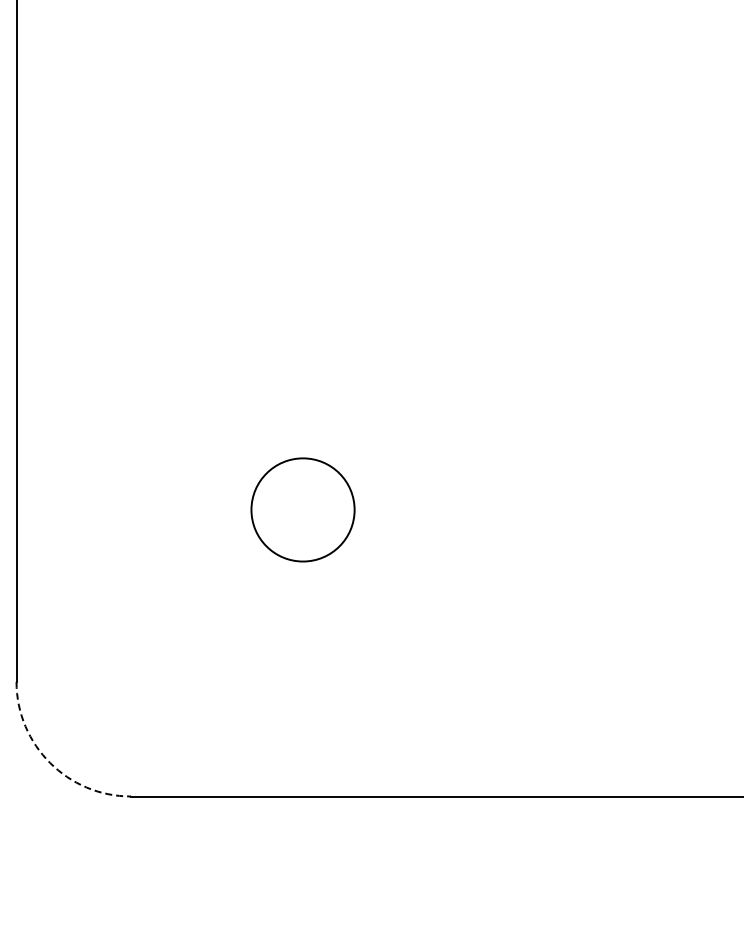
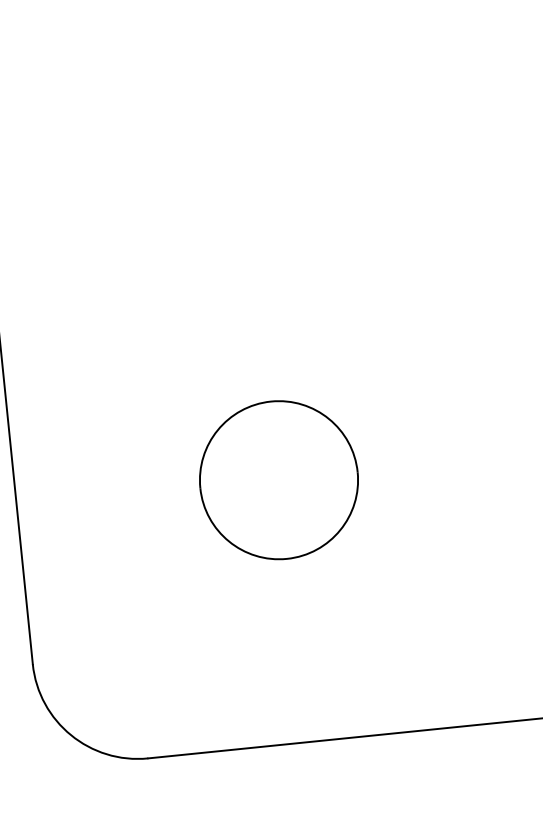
part: (302, 509) -> (278, 479), size x1.67
arc: (50, 762) -> (71, 734), dashed -> solid

